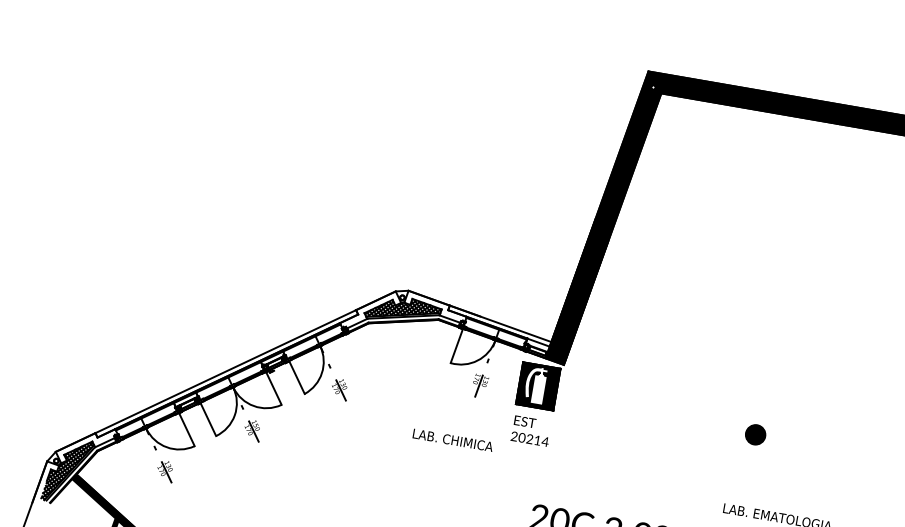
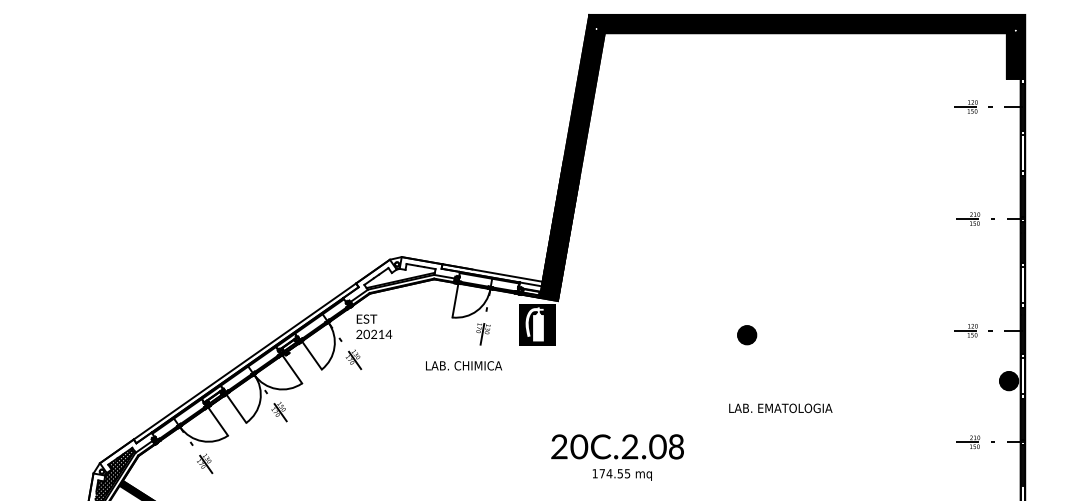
hatch: (403, 310) -> (400, 276), removed
text: (531, 430) -> (374, 326), moved
text: (452, 439) -> (463, 365), moved

